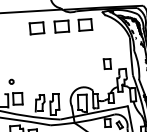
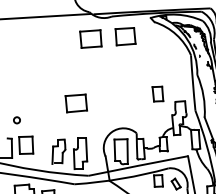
part: (36, 28) -> (75, 103), moved

